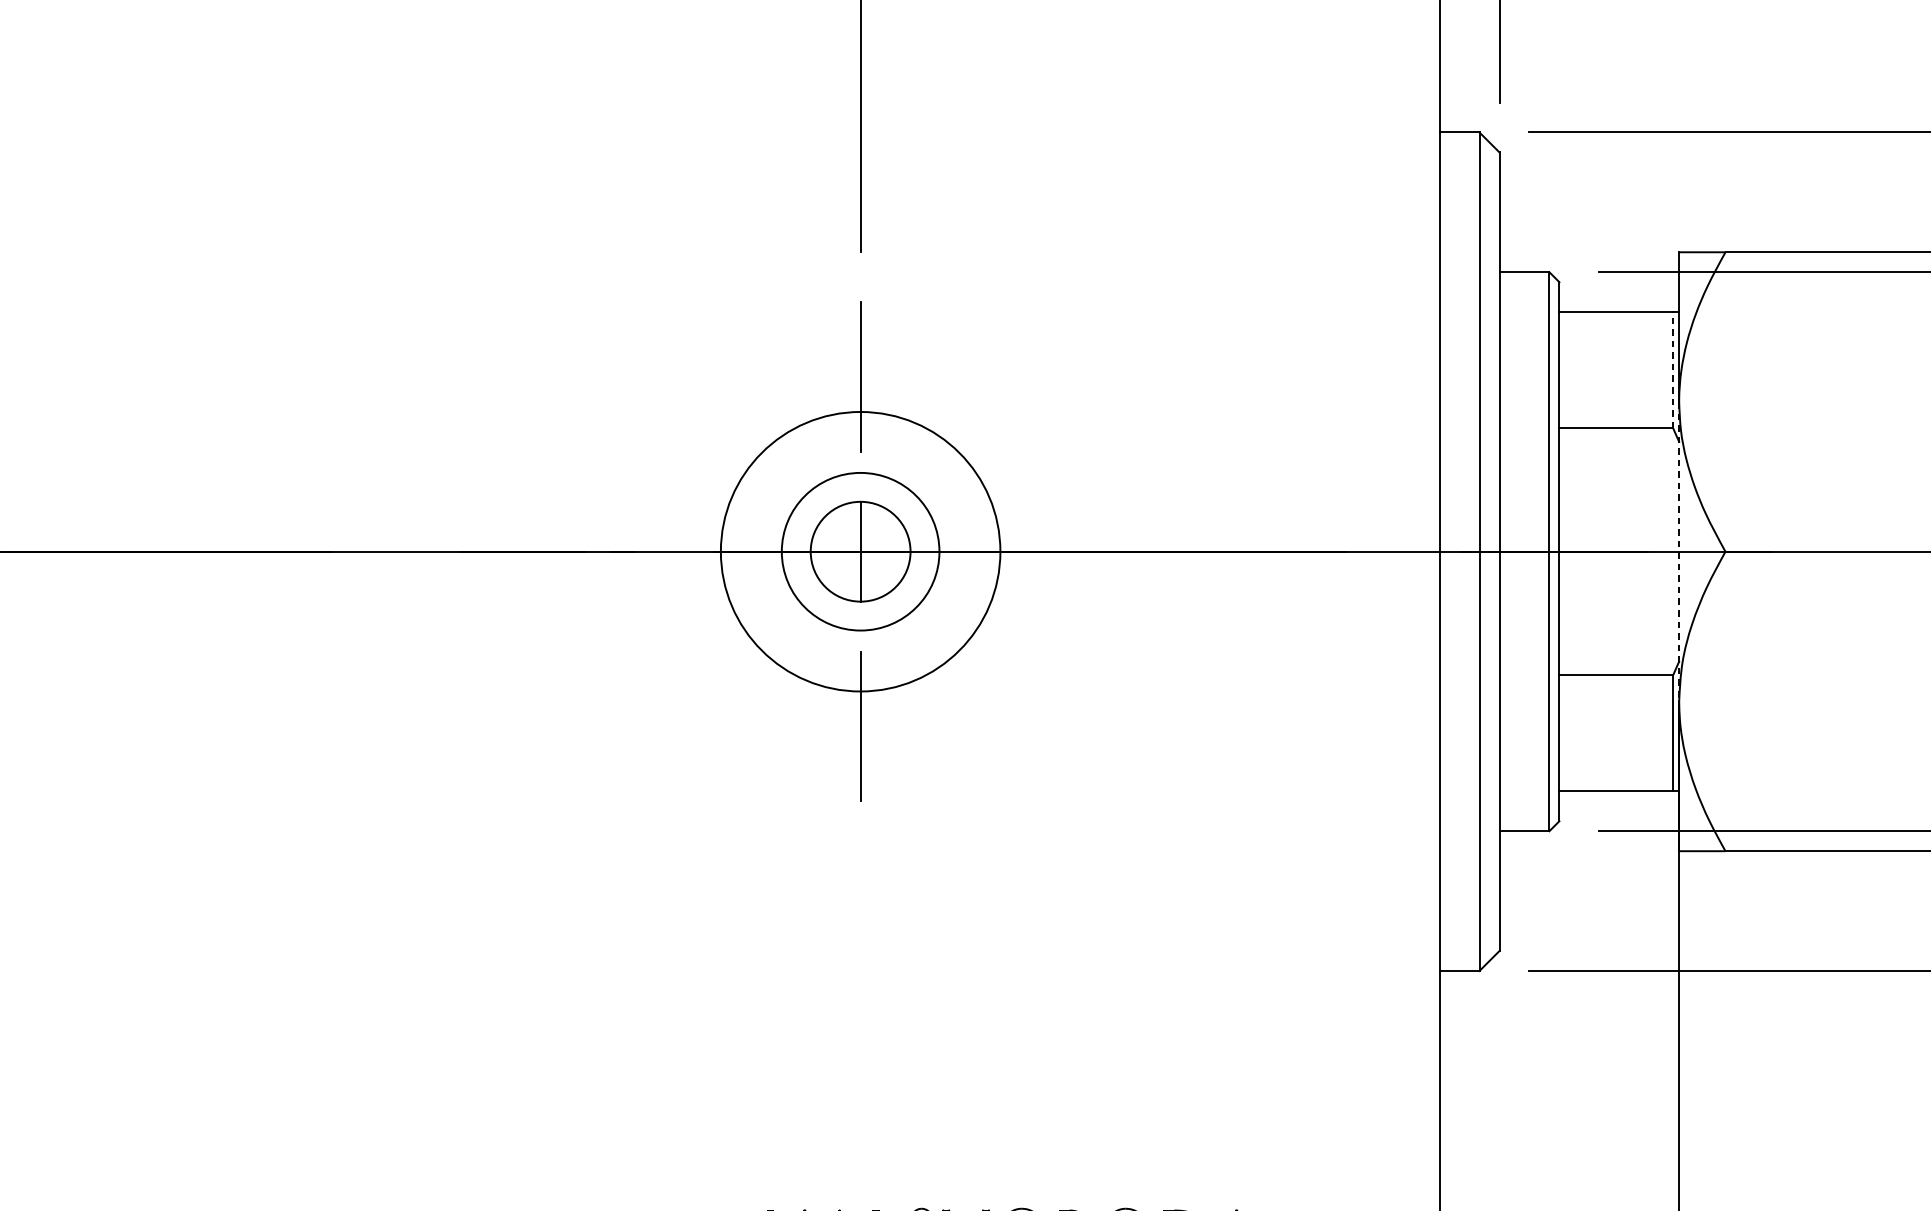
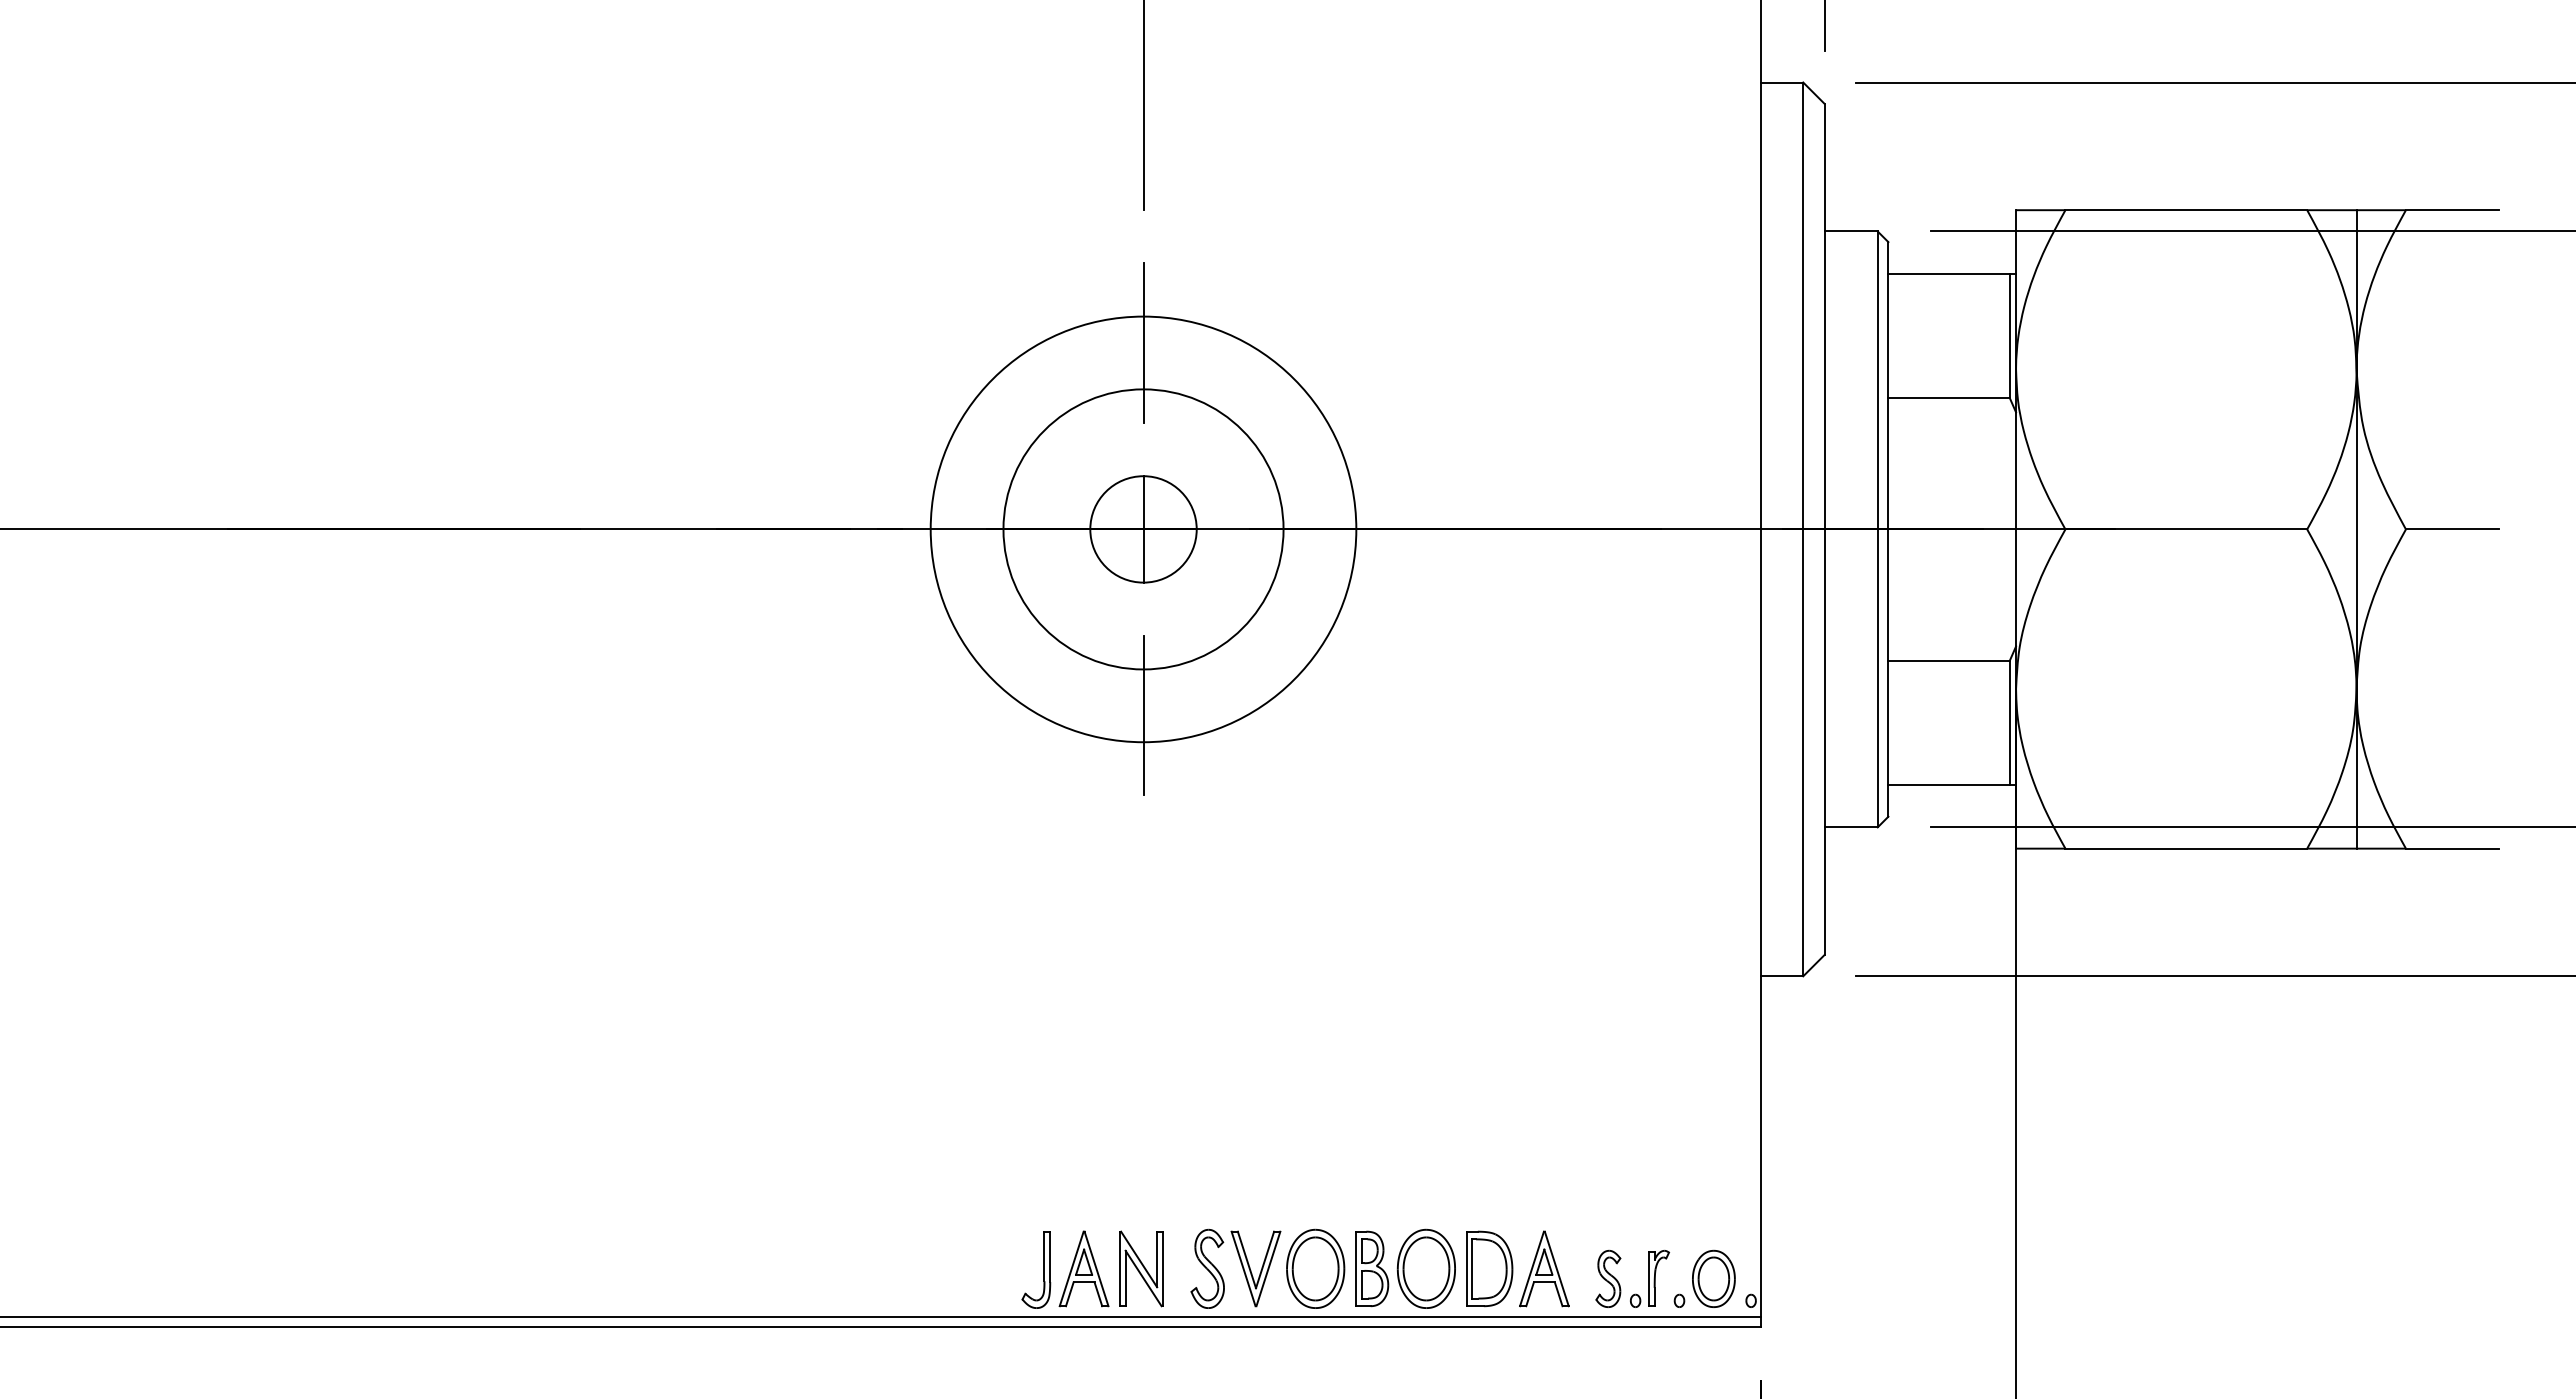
line: (1673, 369) -> (2009, 335), dashed -> solid
circle: (860, 551) -> (1143, 529), size x1.43
circle: (860, 551) -> (1143, 529), size x1.67
line: (1679, 551) -> (2016, 529), dashed -> solid

